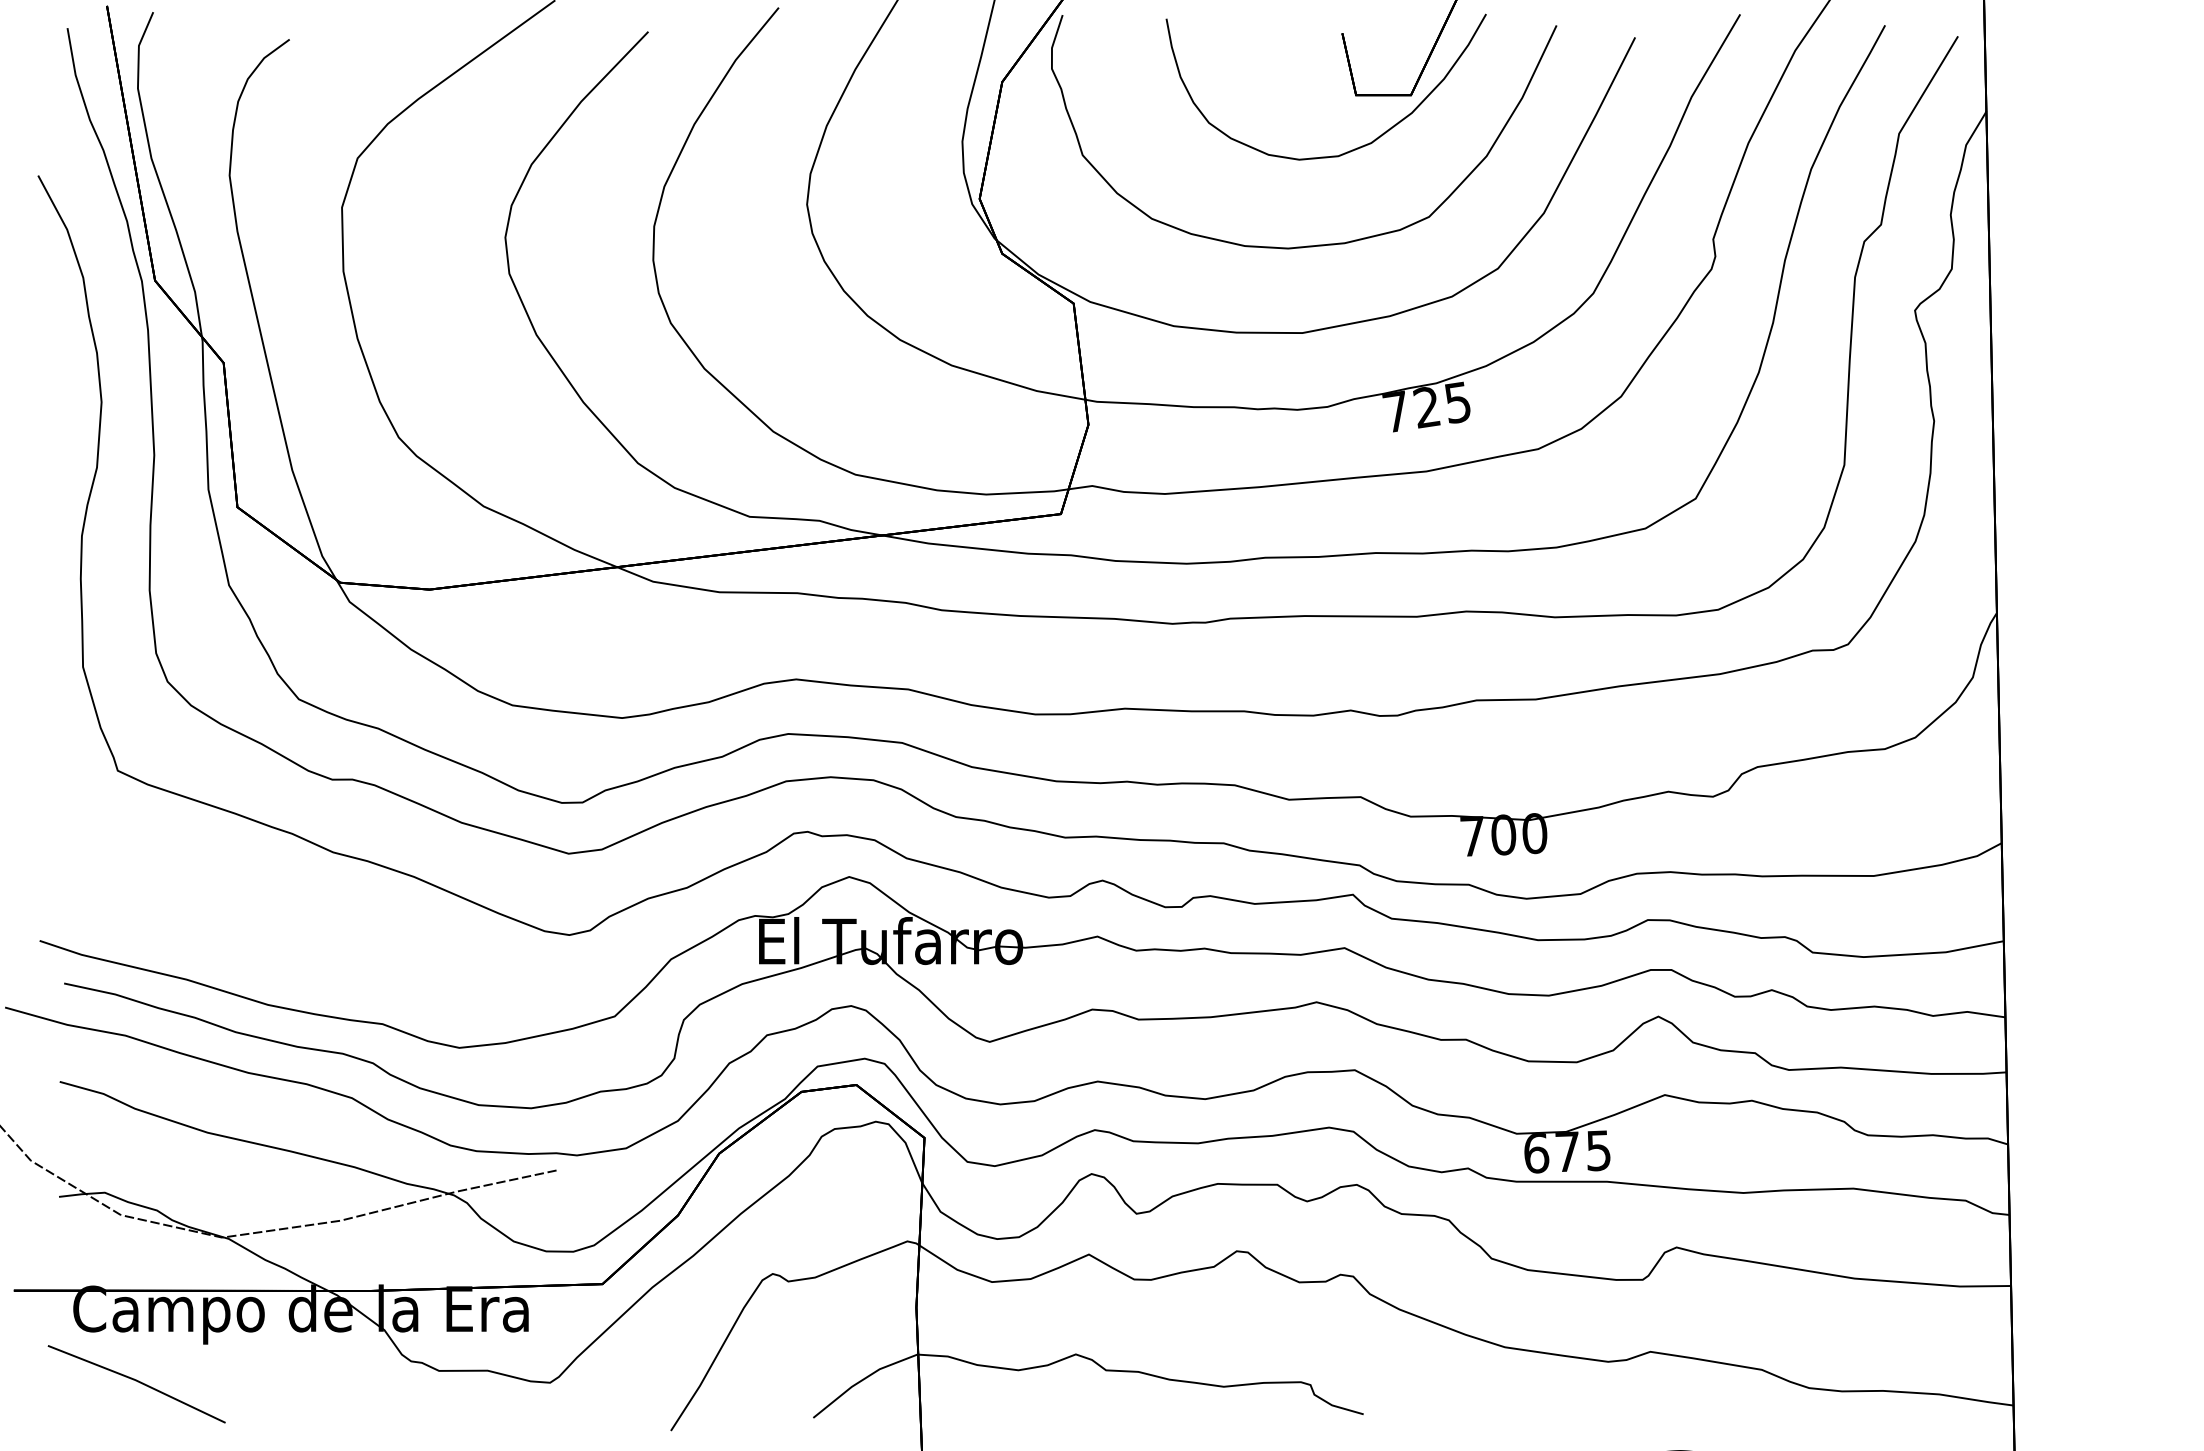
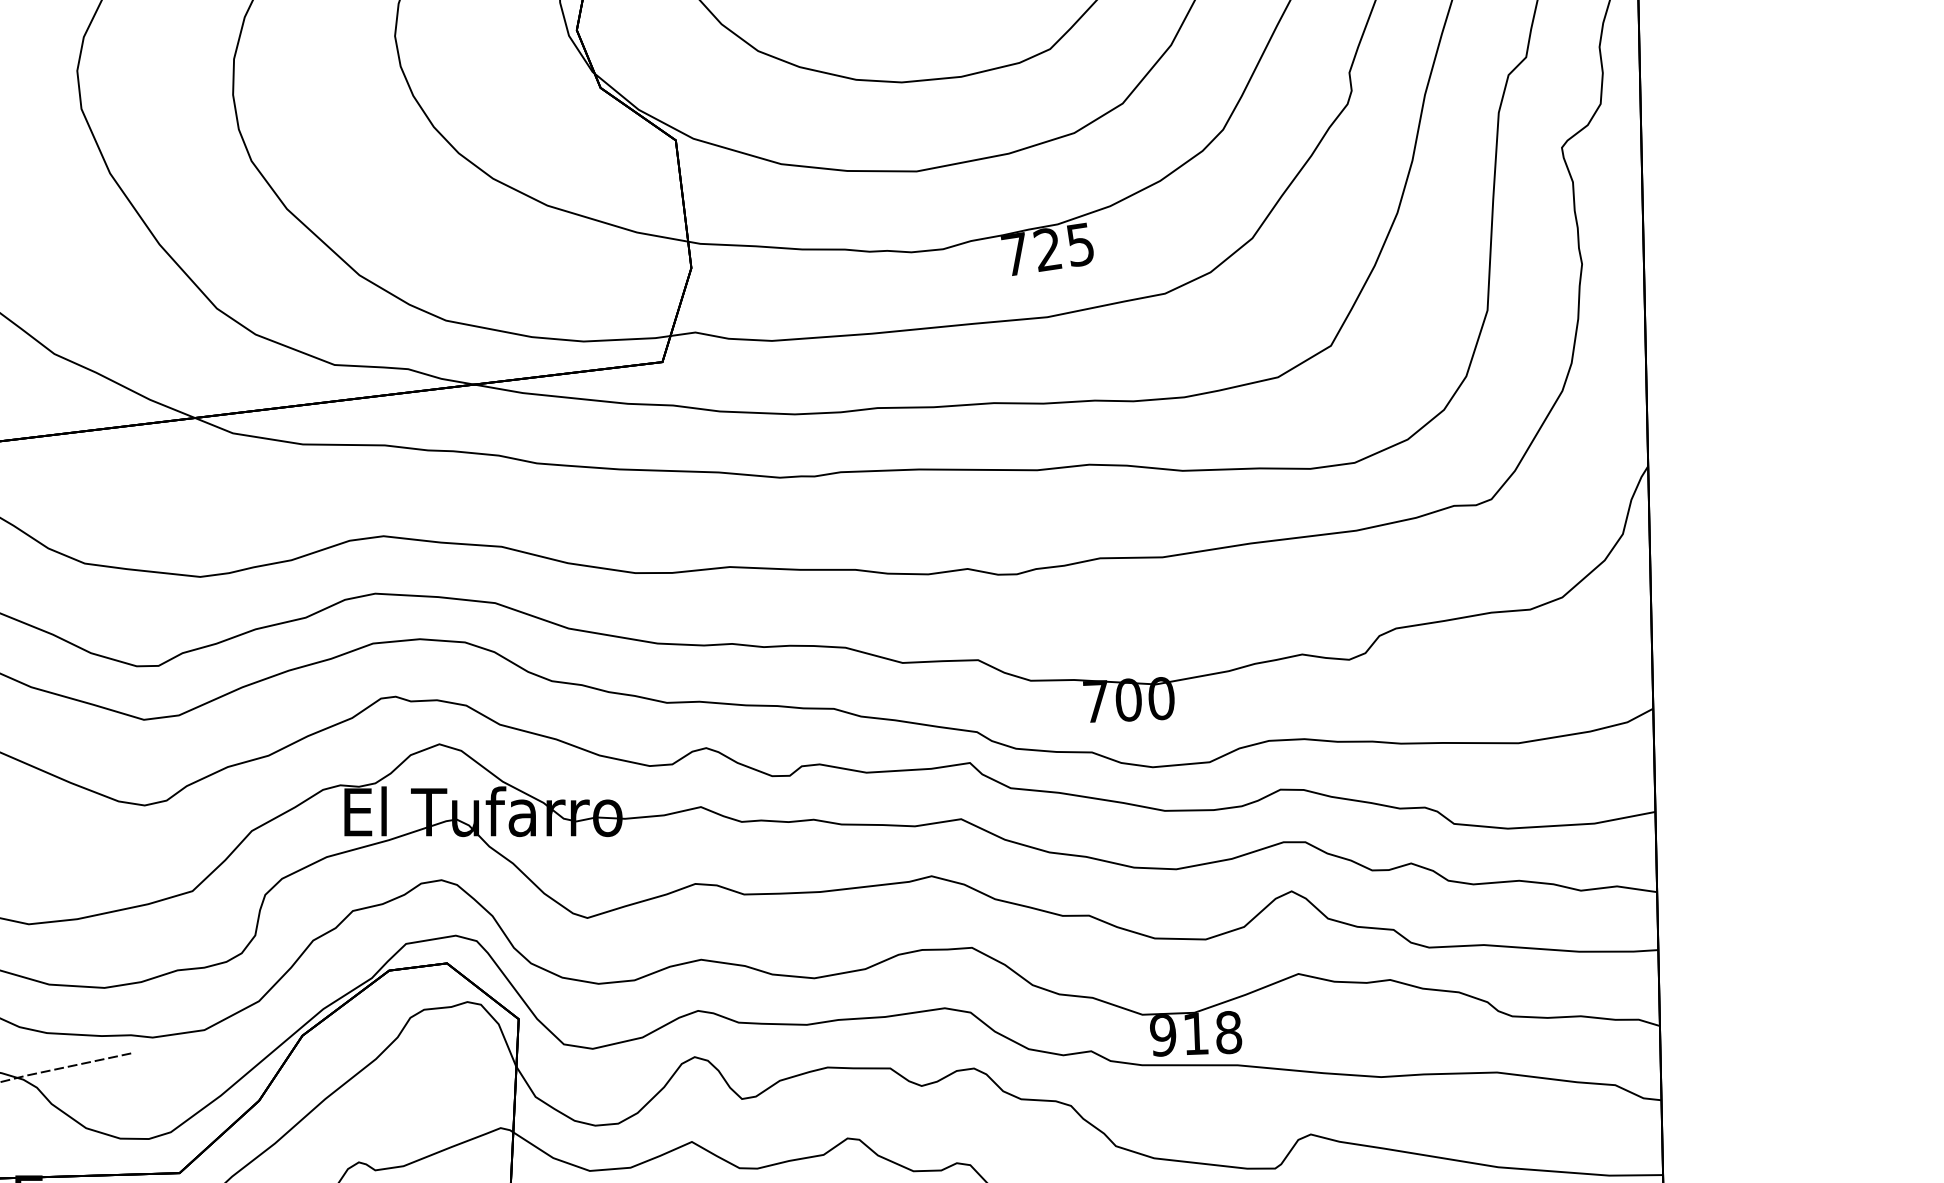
text: (1567, 1151) -> (1195, 1033), 675 -> 918

